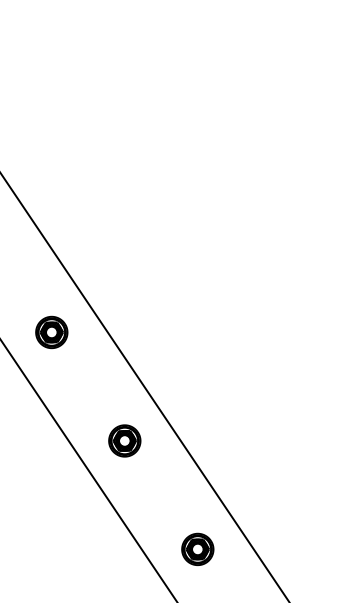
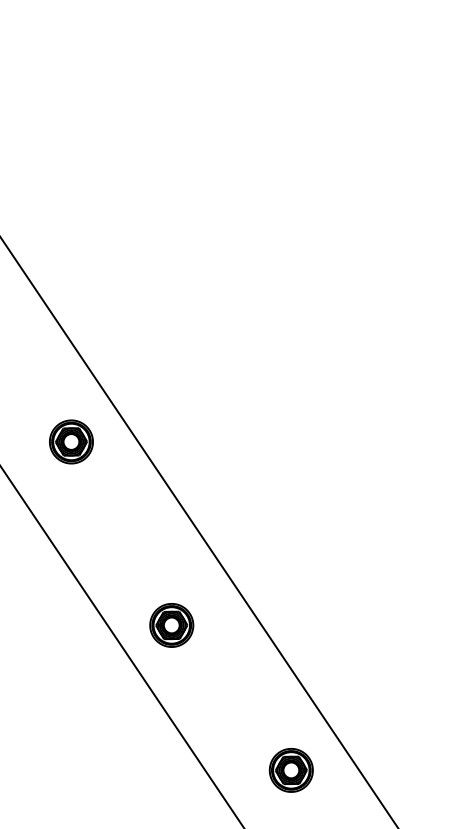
part: (51, 332) -> (71, 441), moved
part: (124, 440) -> (171, 624), moved
part: (197, 548) -> (290, 769), moved

